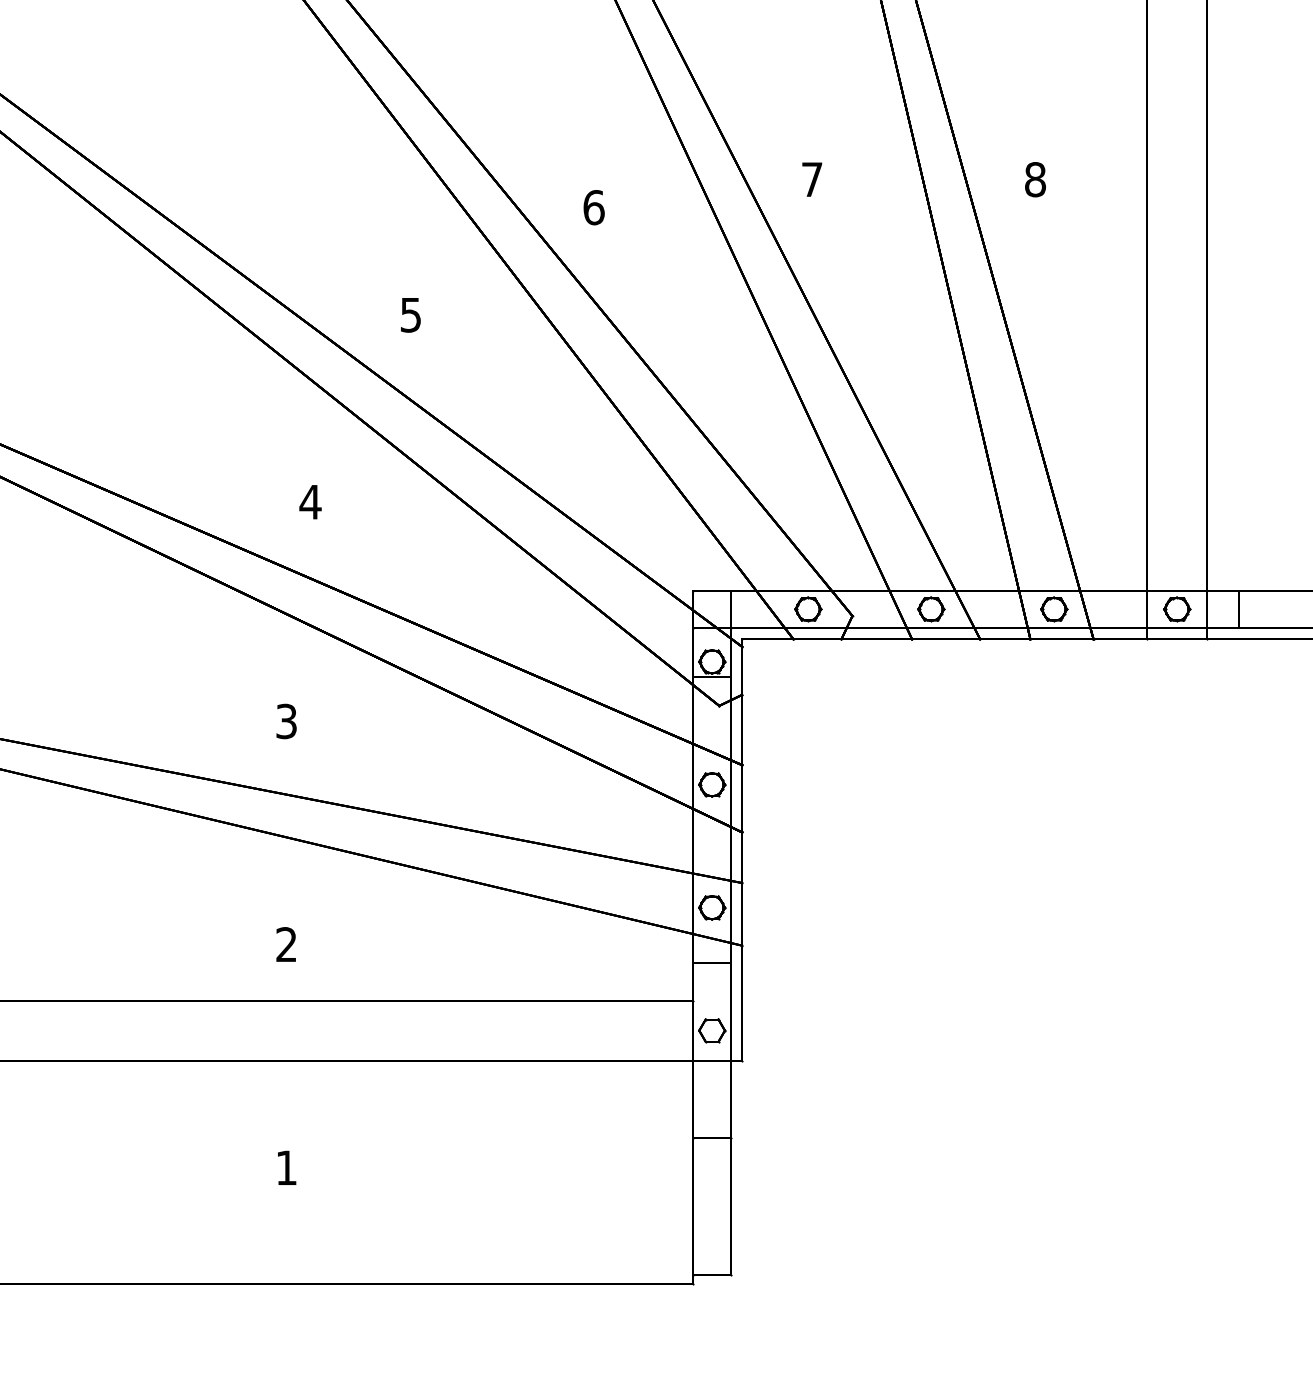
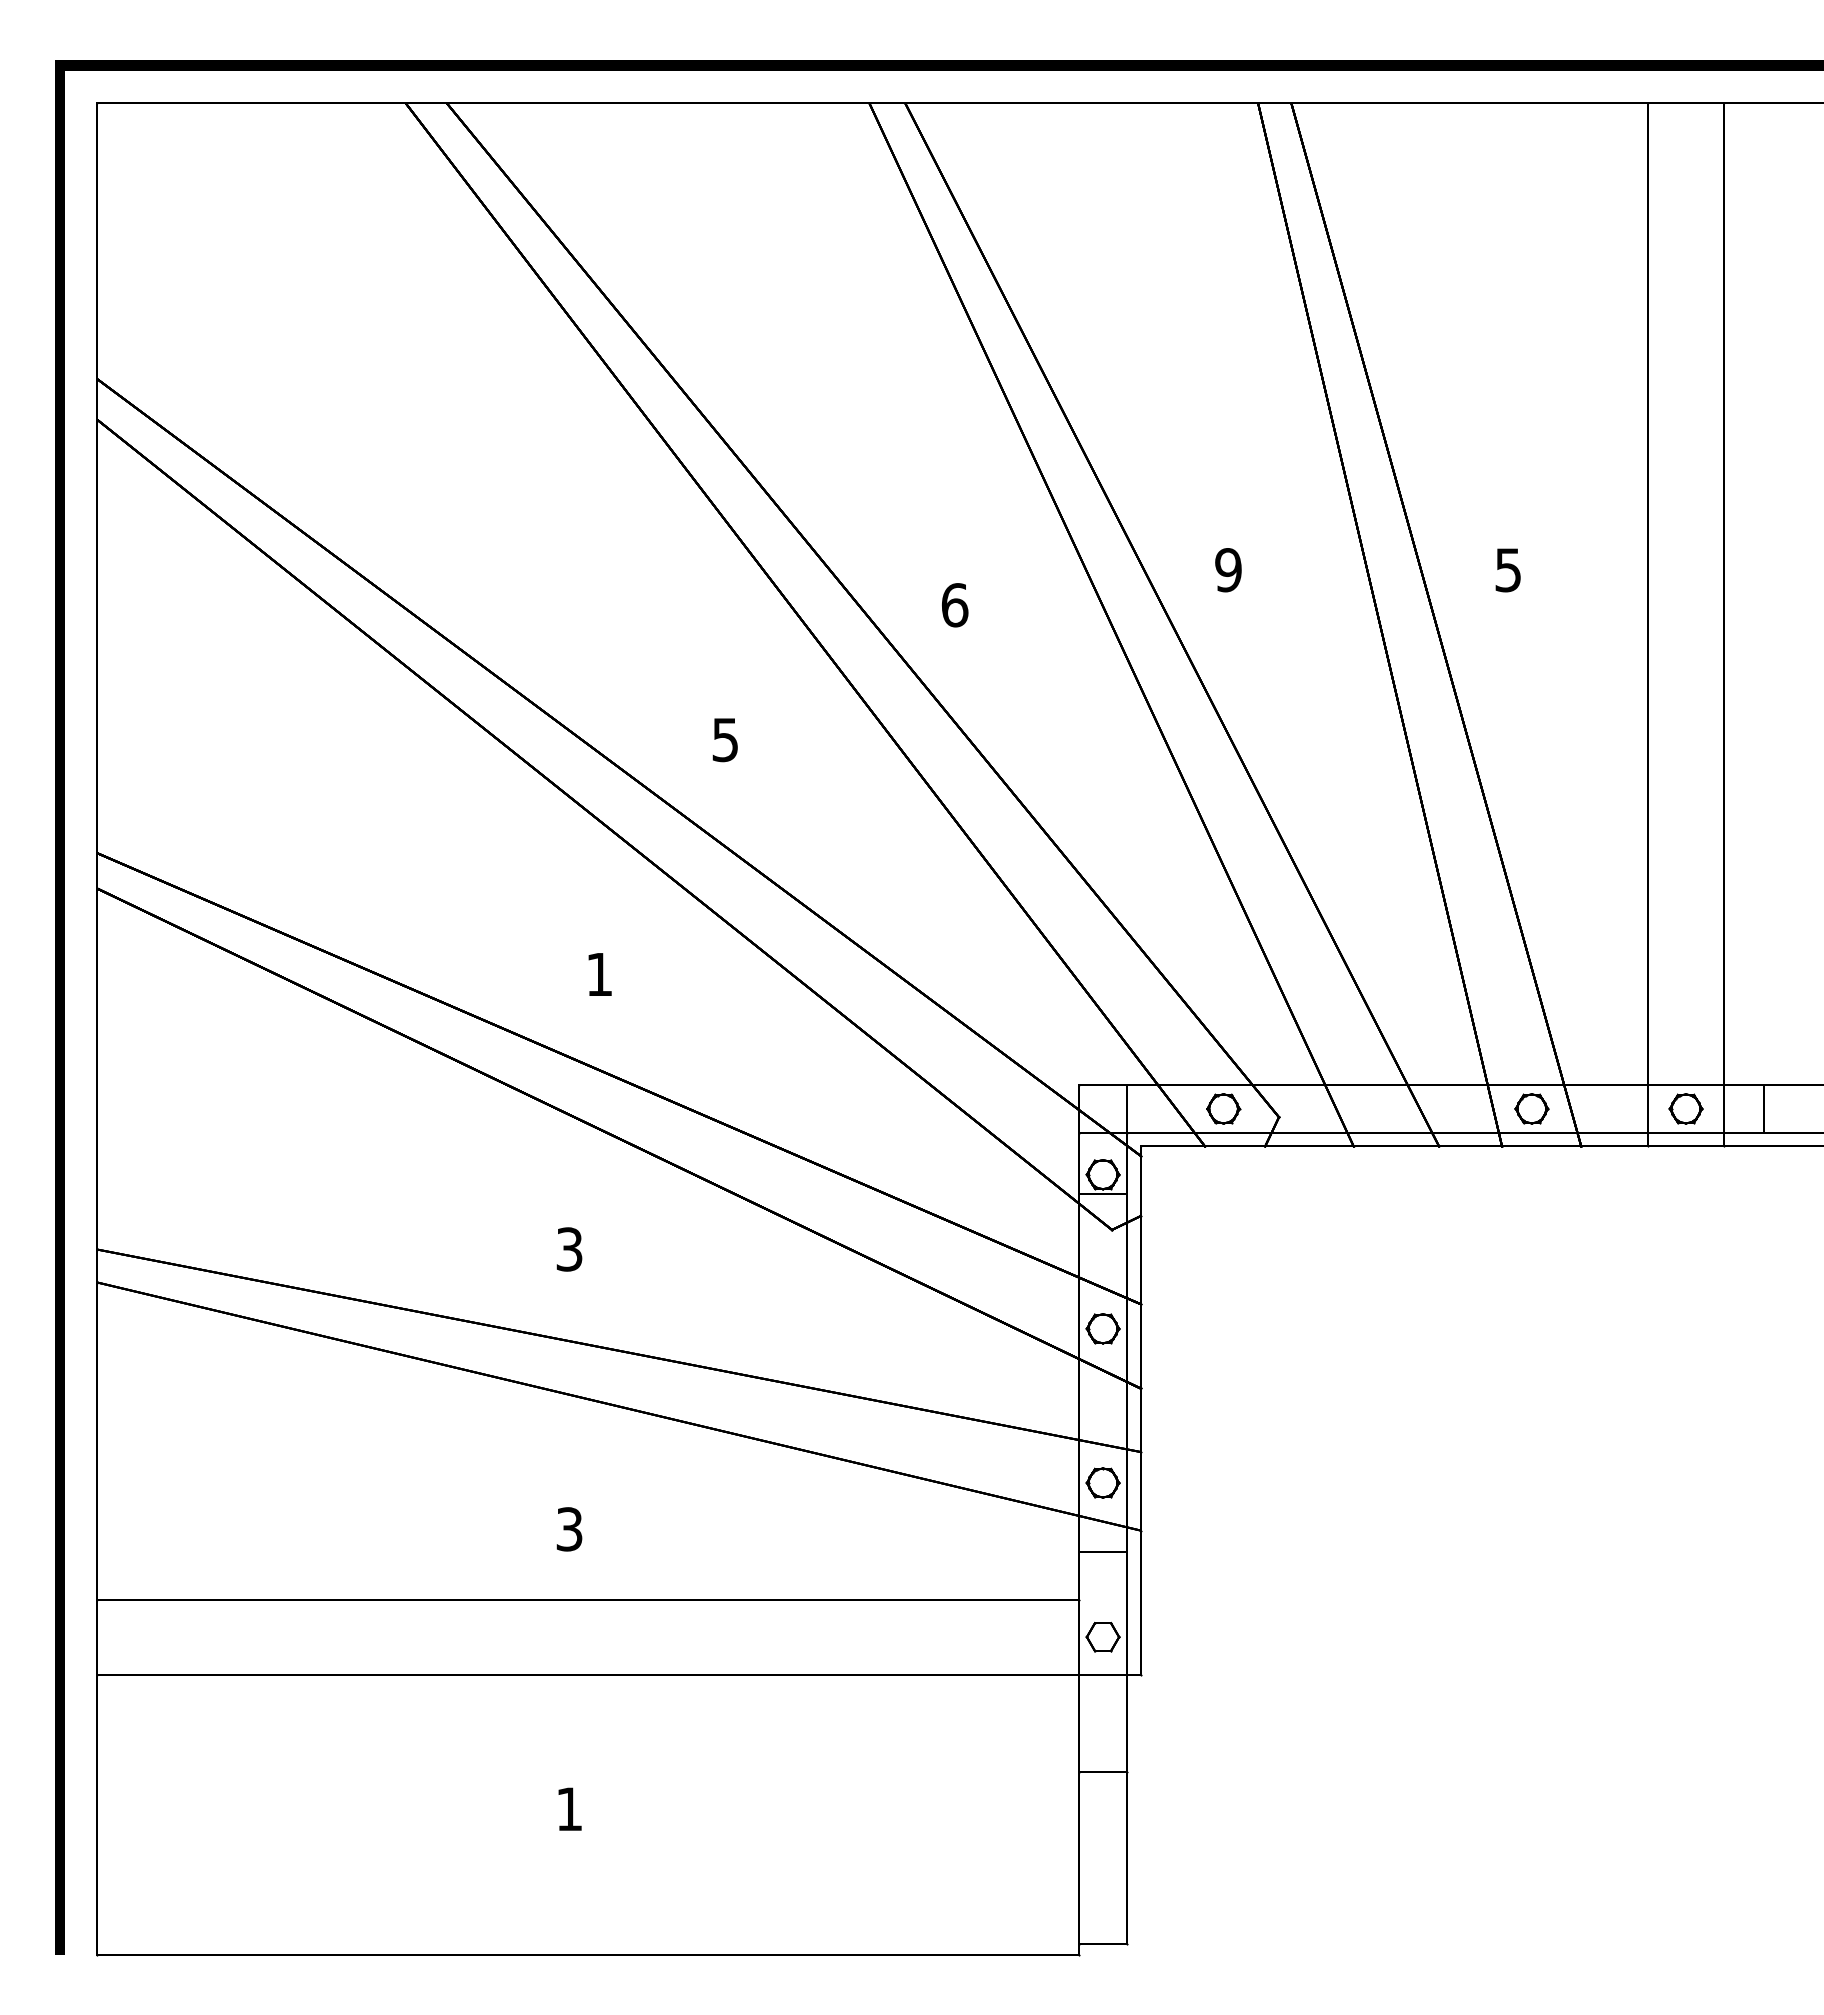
text: (812, 179) -> (1228, 570), 7 -> 9
text: (1035, 179) -> (1508, 570), 8 -> 5
text: (310, 502) -> (599, 974), 4 -> 1
part: (931, 609) -> (1377, 1108), removed
text: (286, 944) -> (569, 1529), 2 -> 3

